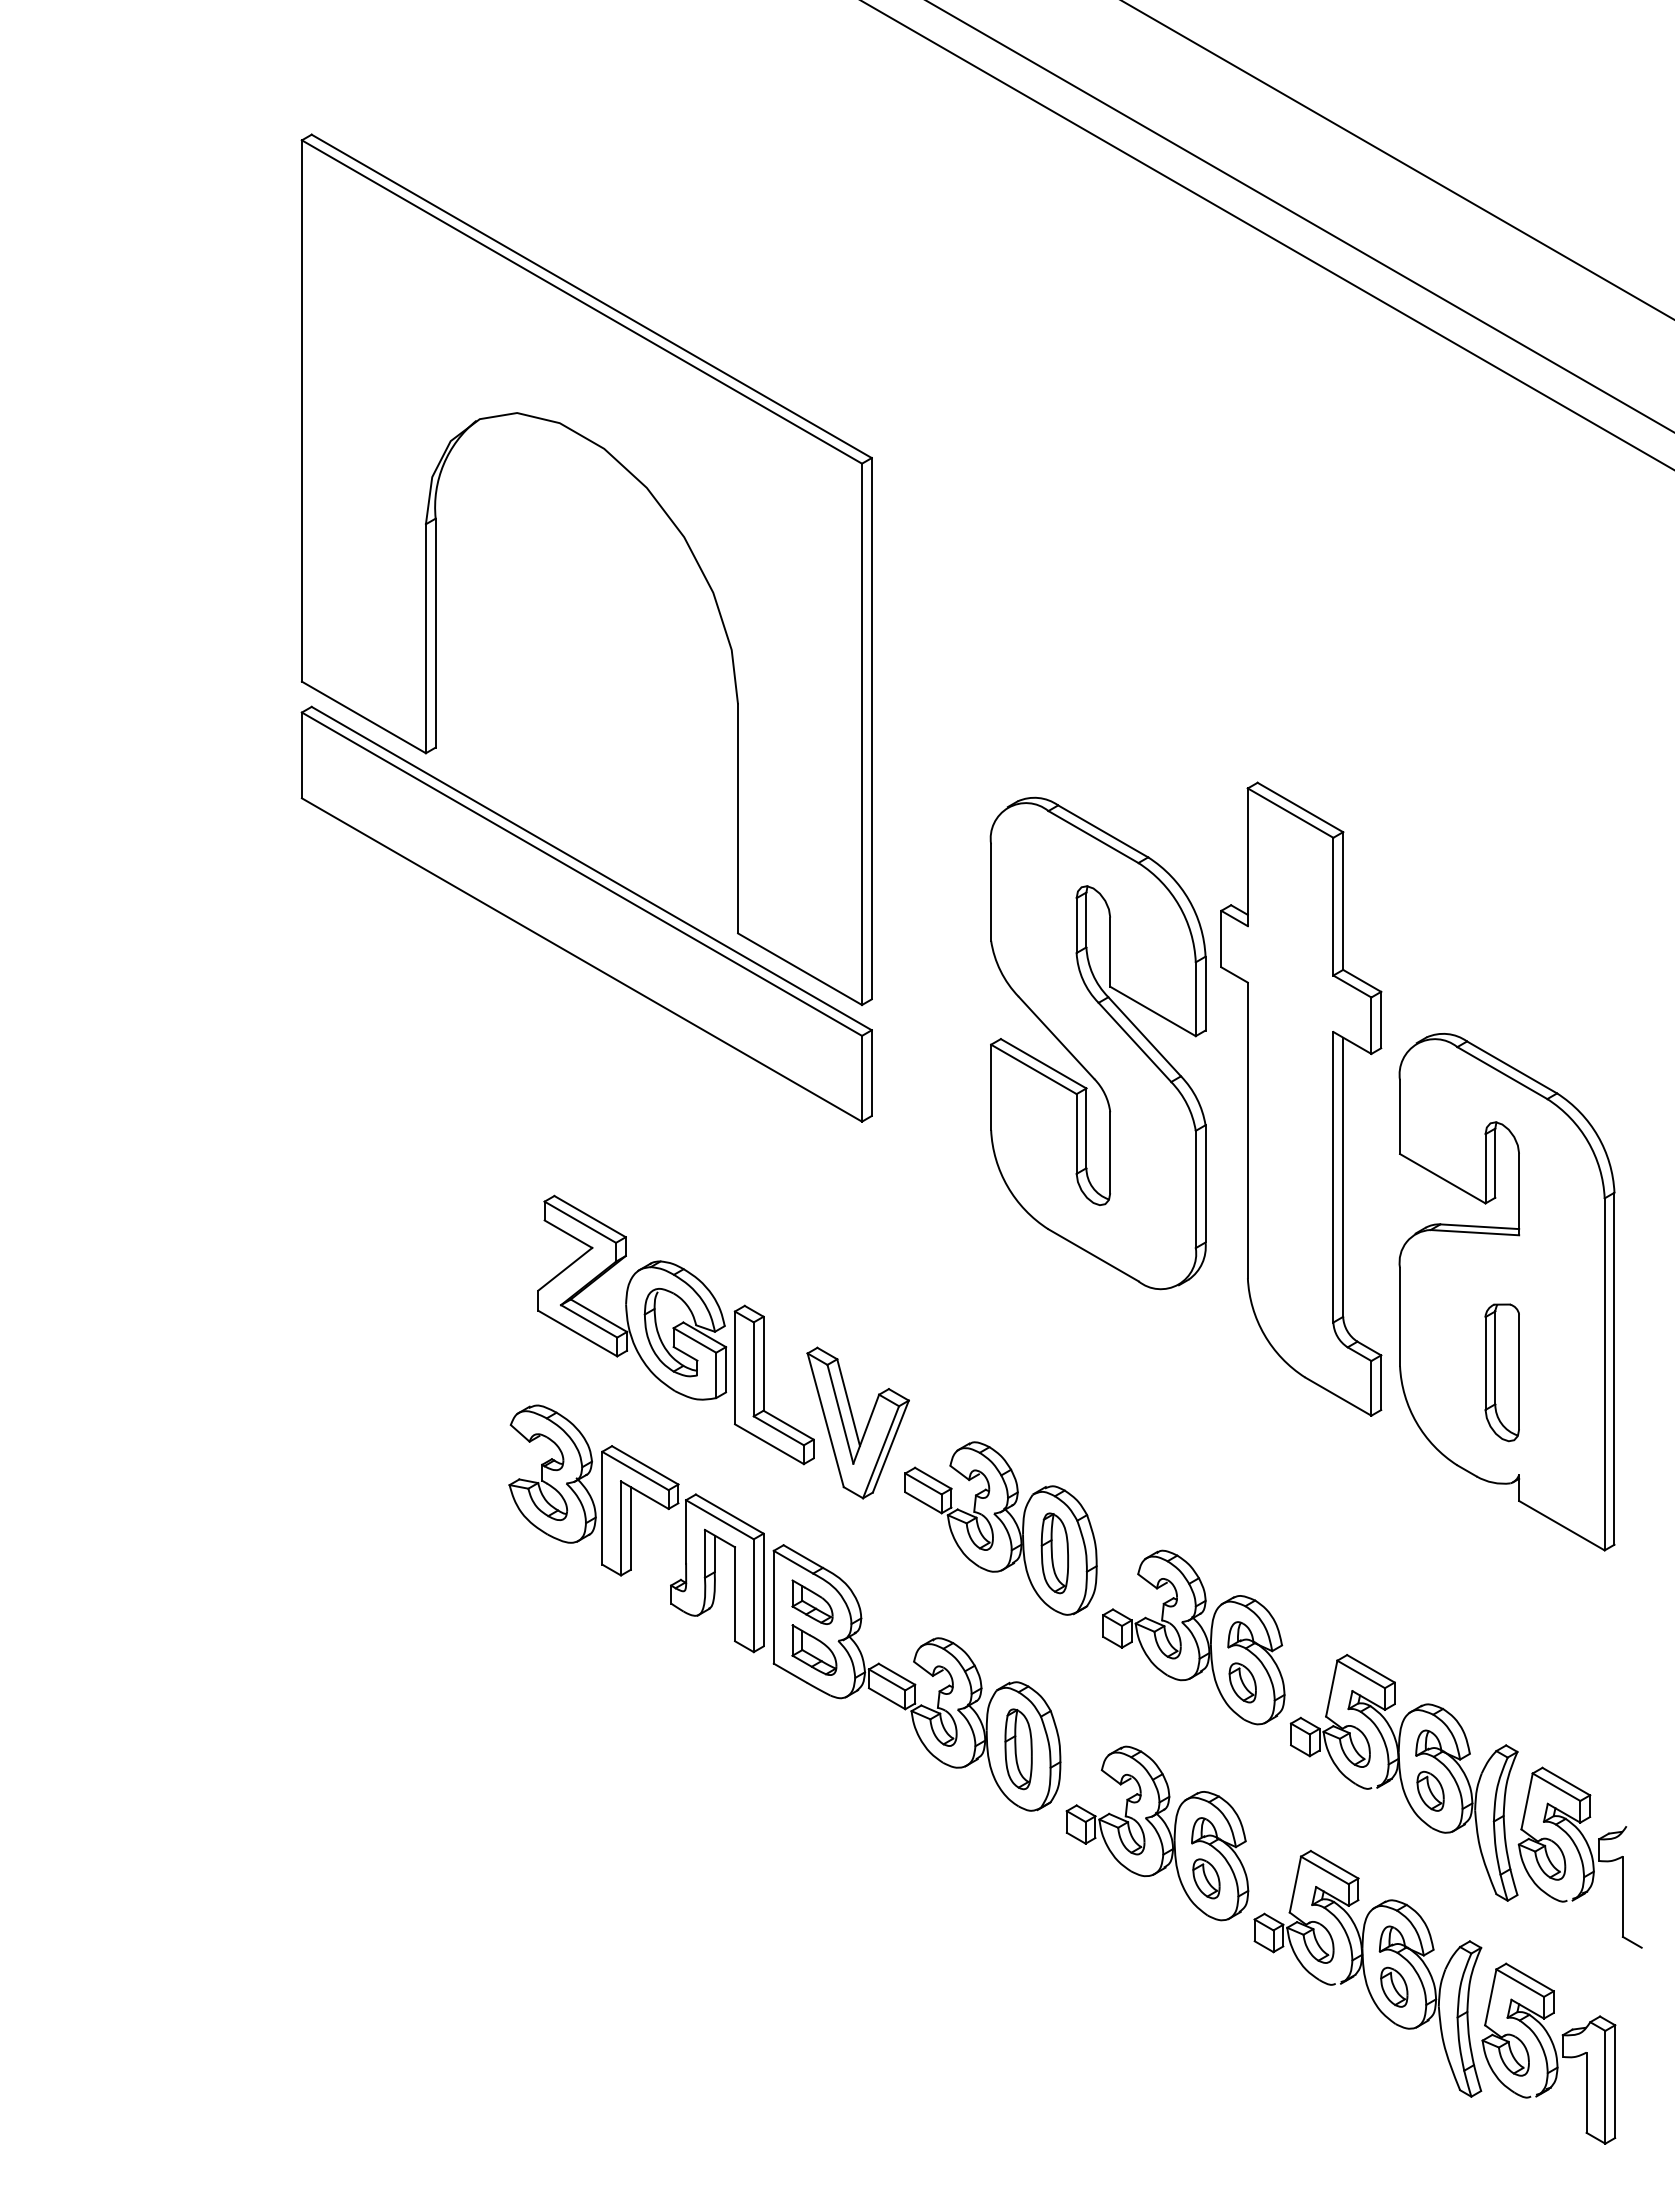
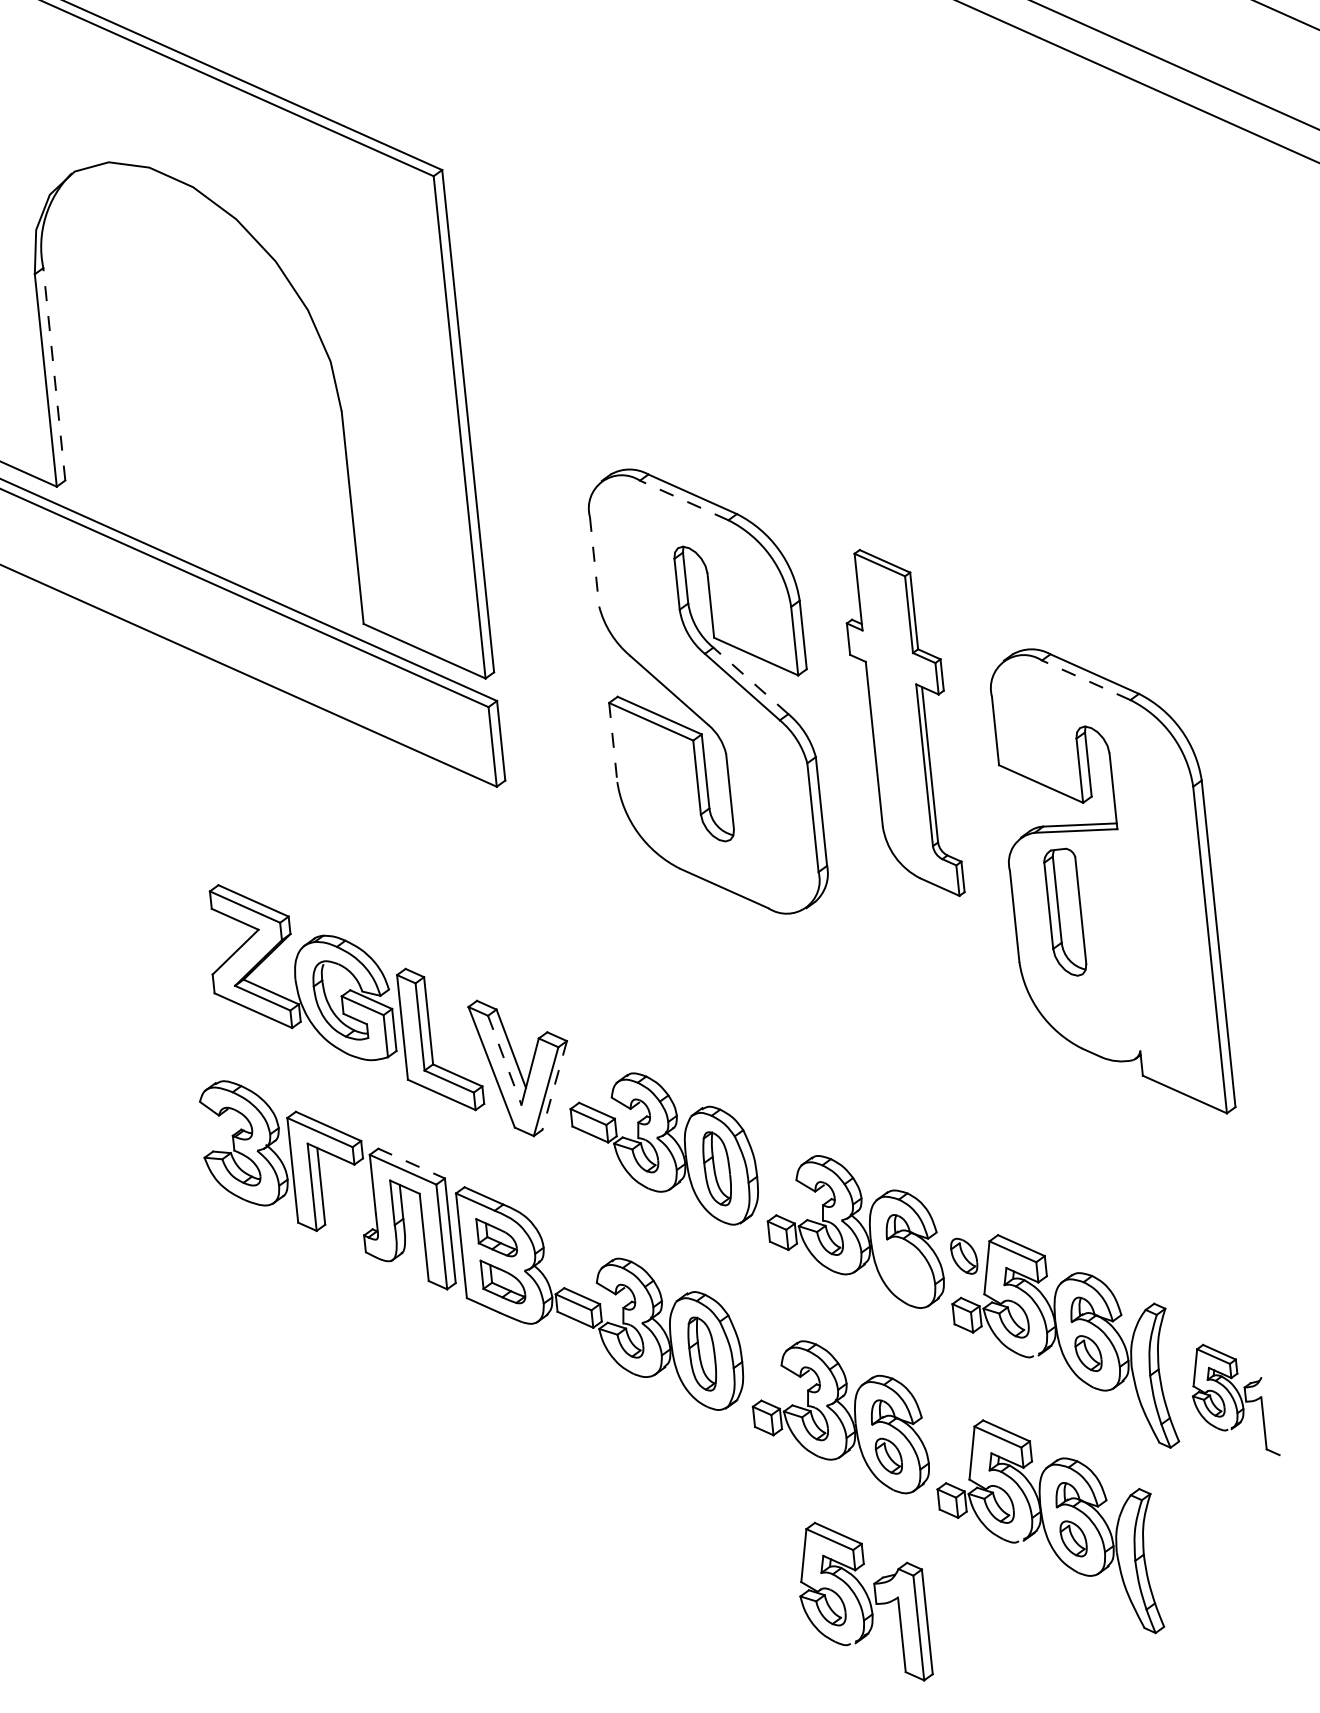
line: (435, 632) -> (54, 373), solid -> dashed
line: (1093, 837) -> (684, 500), solid -> dashed
line: (991, 892) -> (594, 561), solid -> dashed
line: (1144, 1036) -> (750, 680), solid -> dashed
line: (1502, 1073) -> (1086, 680), solid -> dashed
line: (991, 1087) -> (613, 742), solid -> dashed
part: (1301, 1098) -> (902, 723), size x0.6
part: (1501, 1372) -> (1064, 912), moved
line: (840, 1414) -> (504, 1060), solid -> dashed
line: (890, 1447) -> (554, 1086), solid -> dashed
line: (730, 1514) -> (412, 1163), solid -> dashed
part: (1242, 1682) -> (963, 1255), moved
part: (1579, 1857) -> (1233, 1400), size x0.7
part: (1548, 2053) -> (862, 1602), moved

